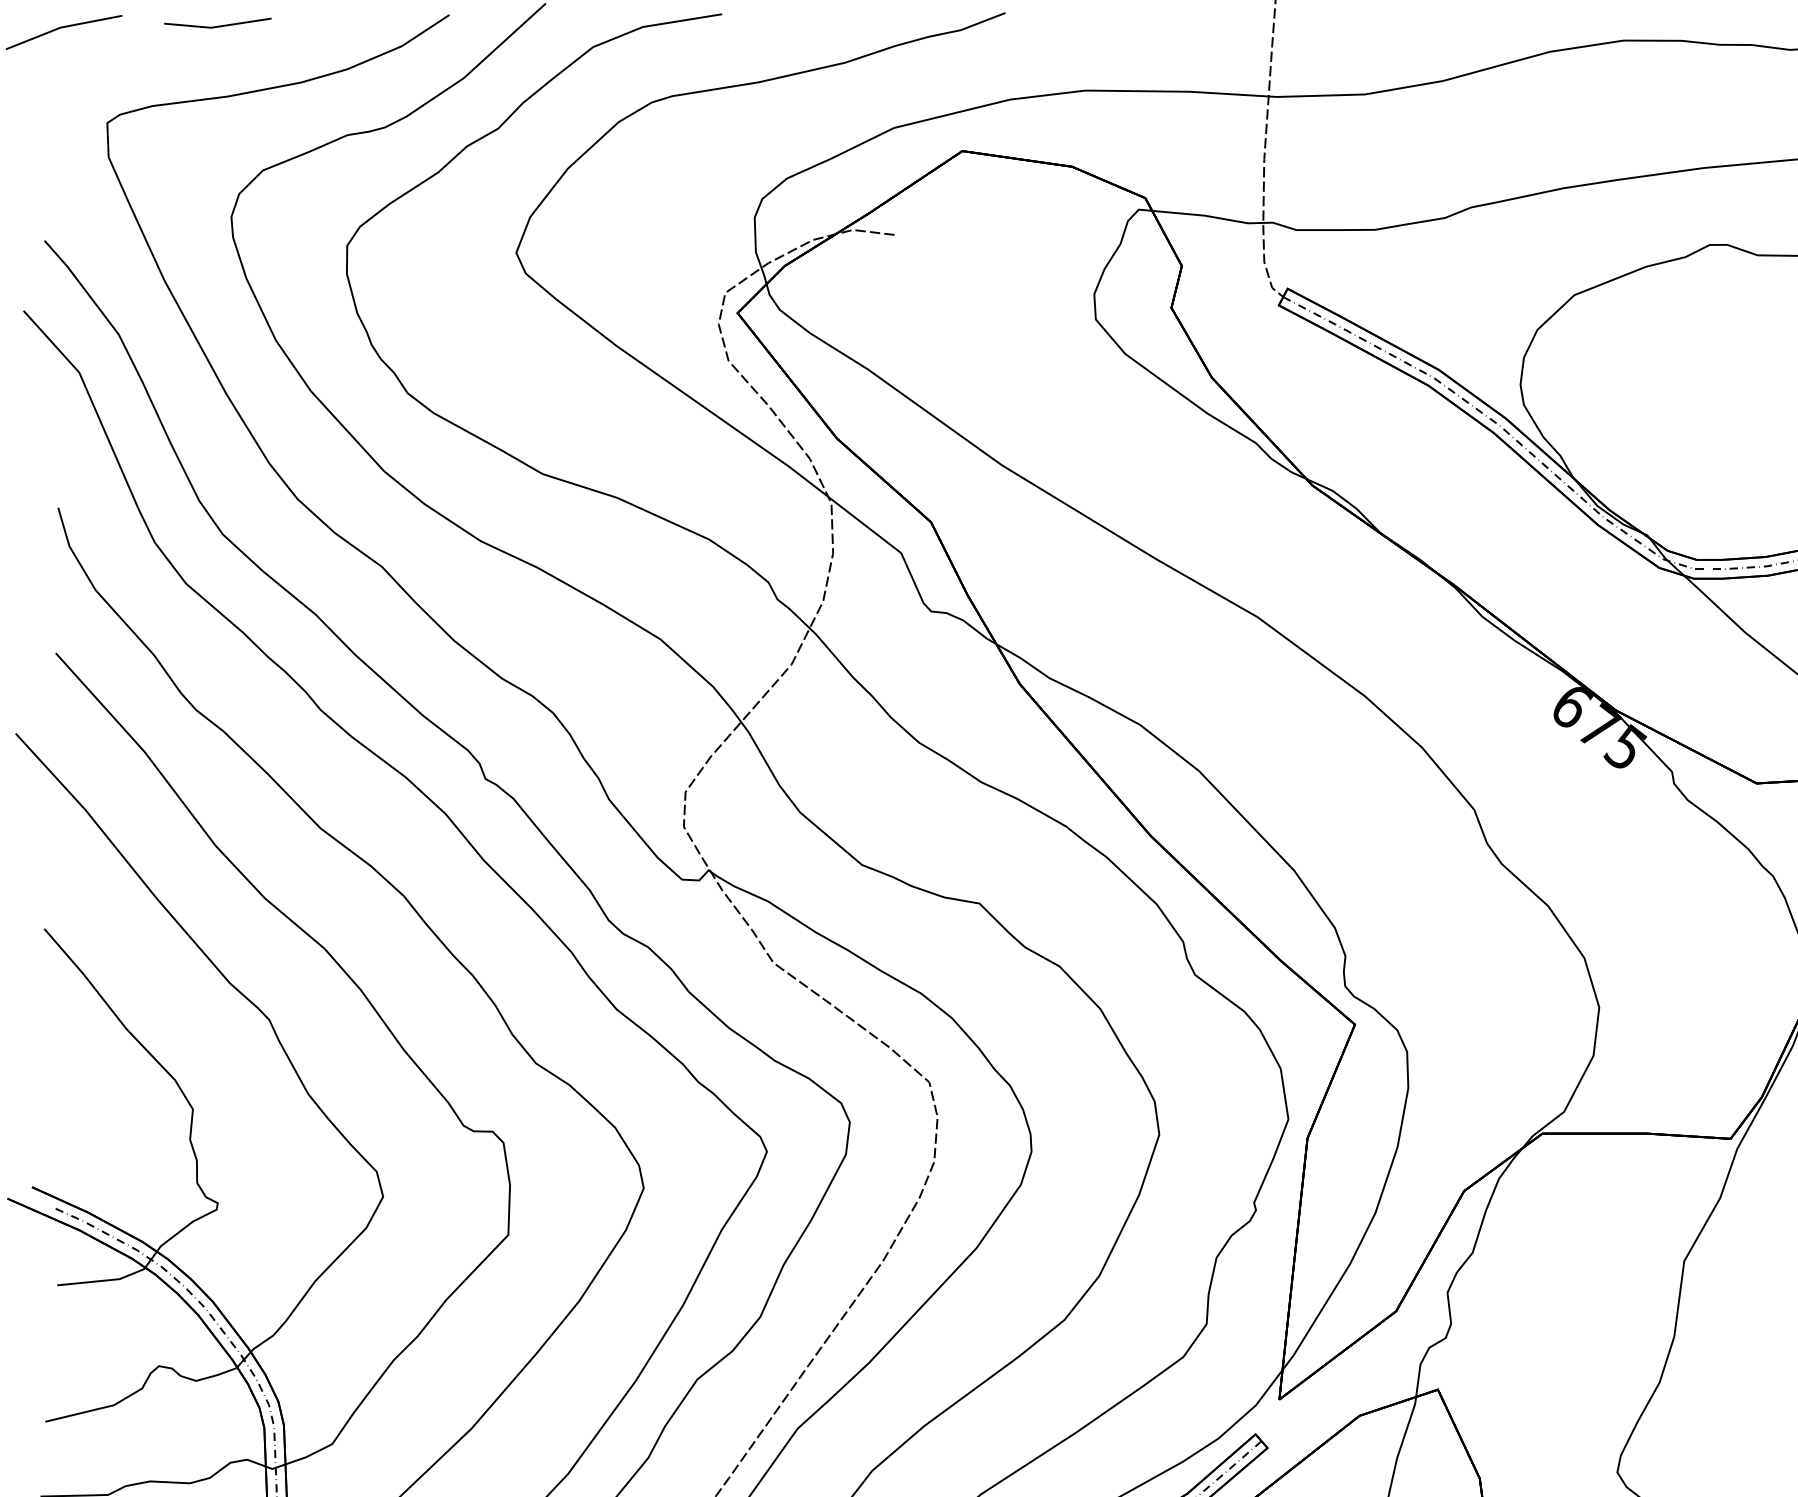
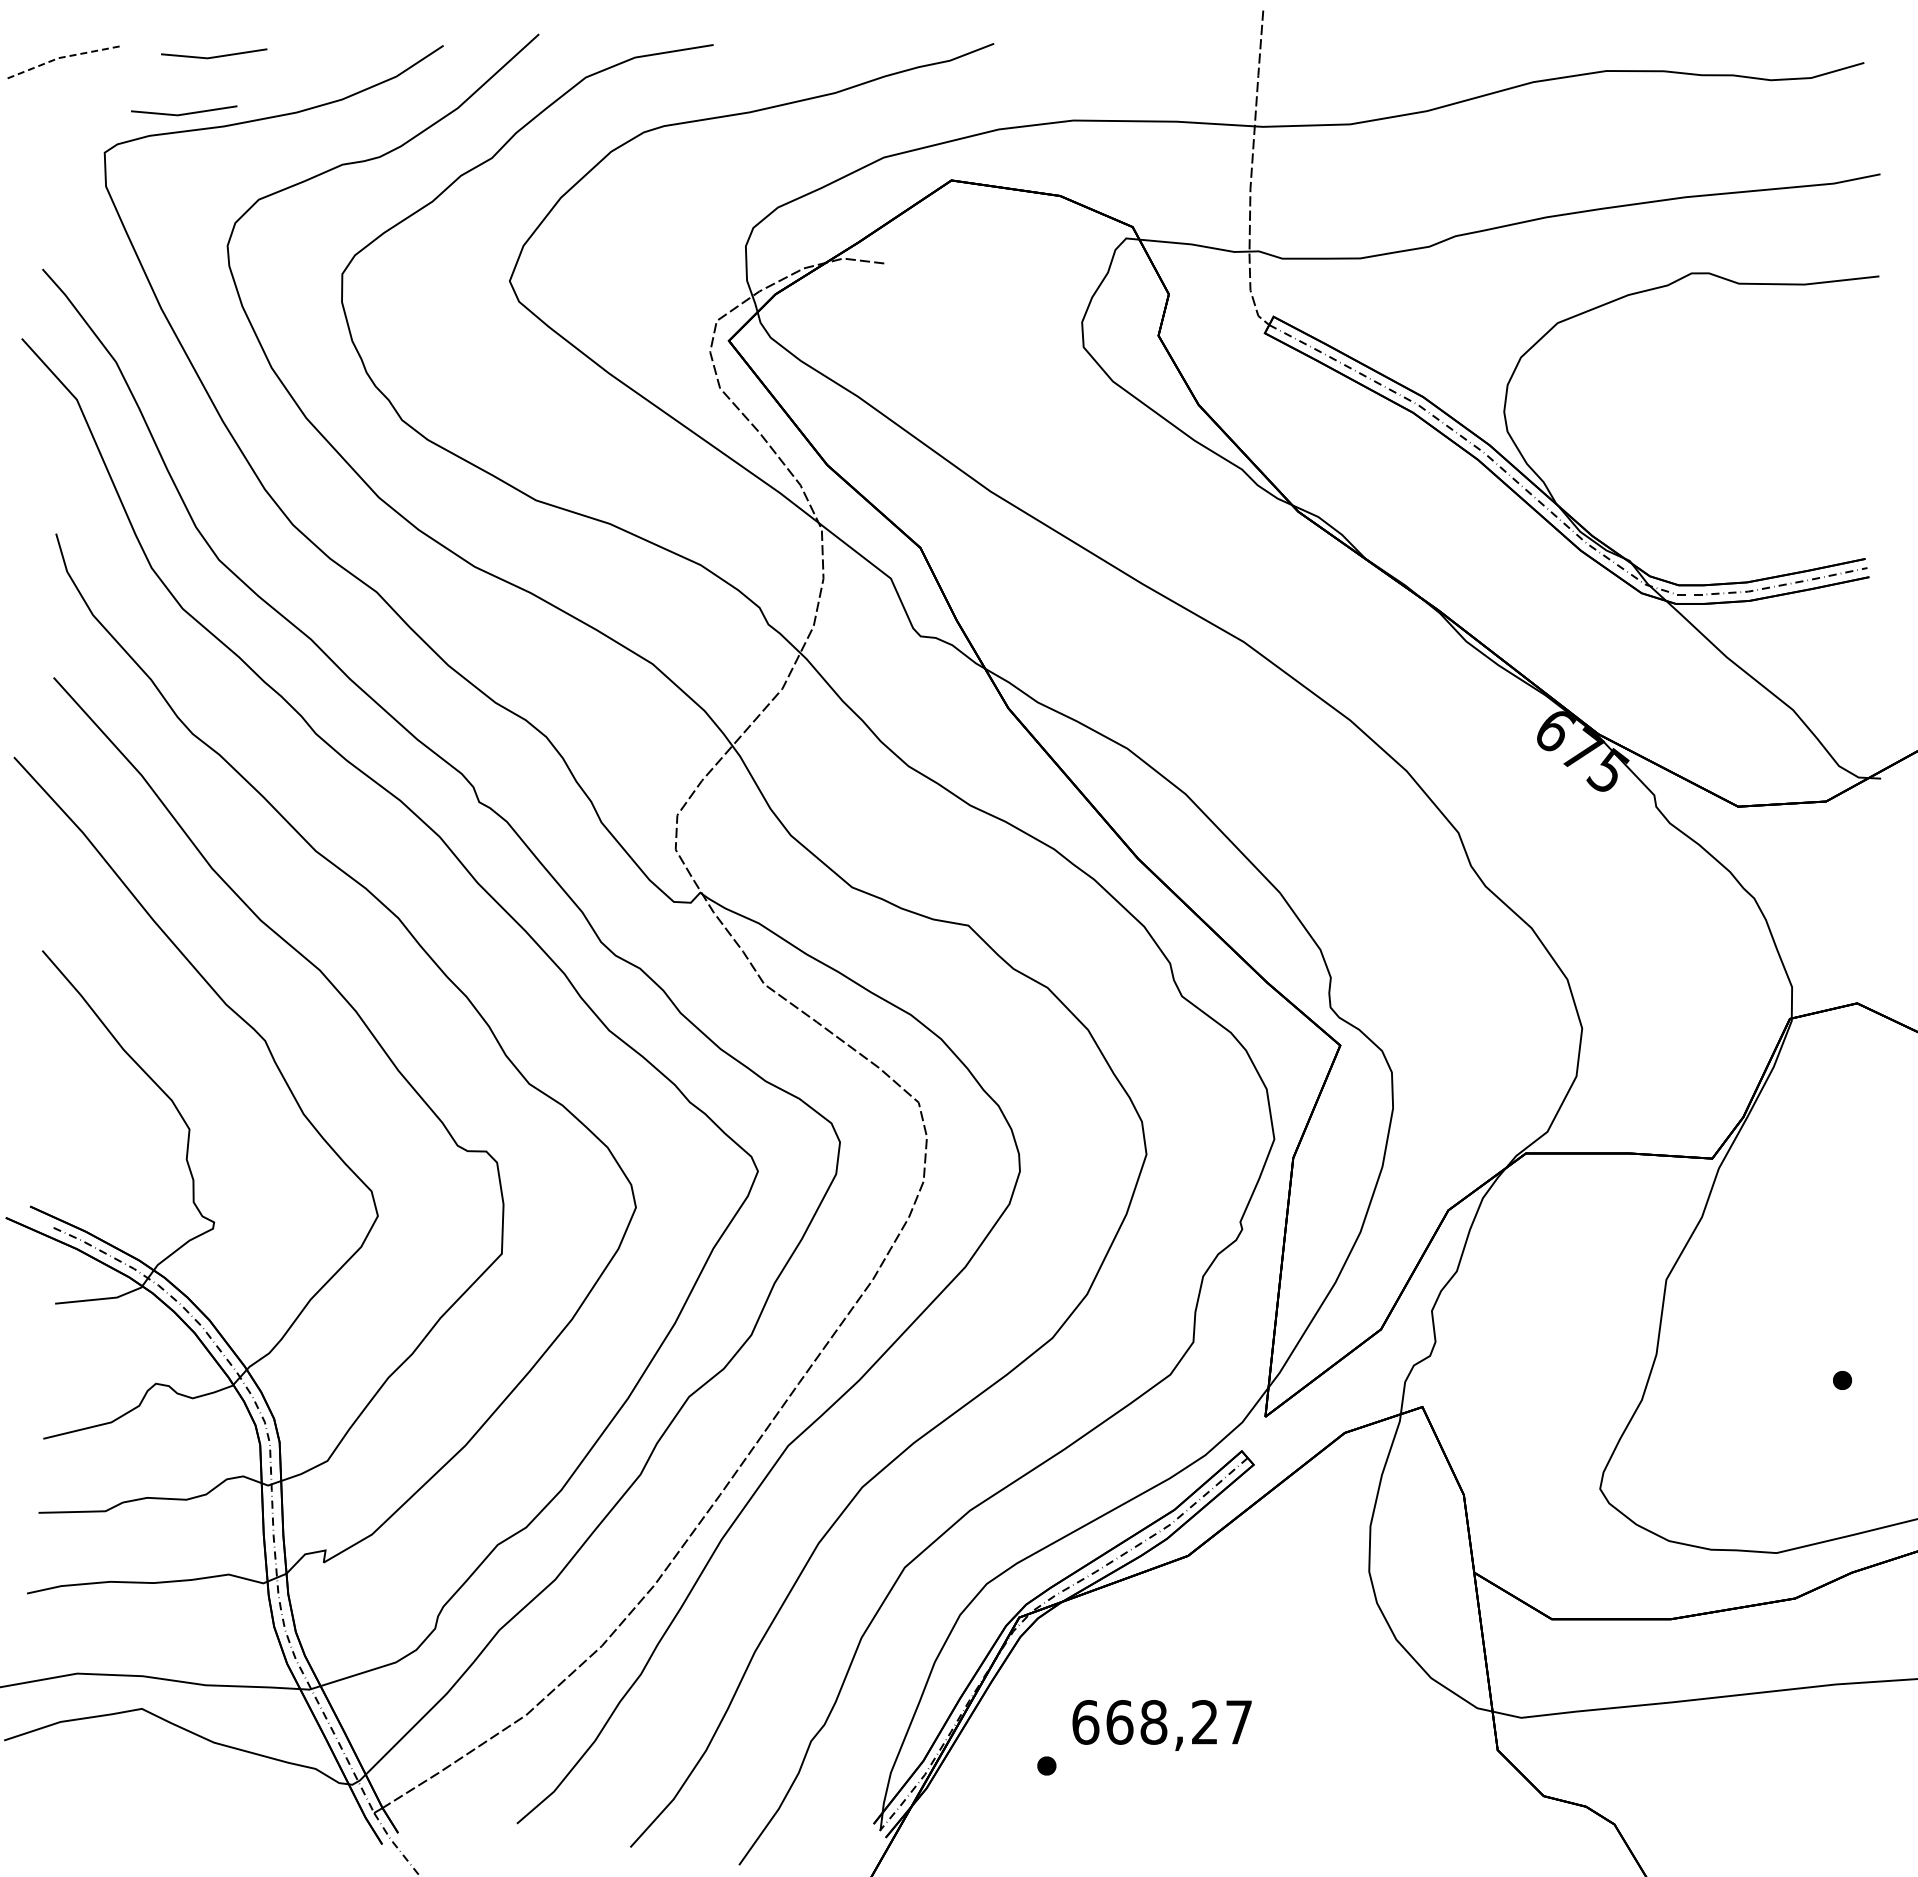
line: (61, 26) -> (59, 57), solid -> dashed
line: (187, 83) -> (184, 113), added

